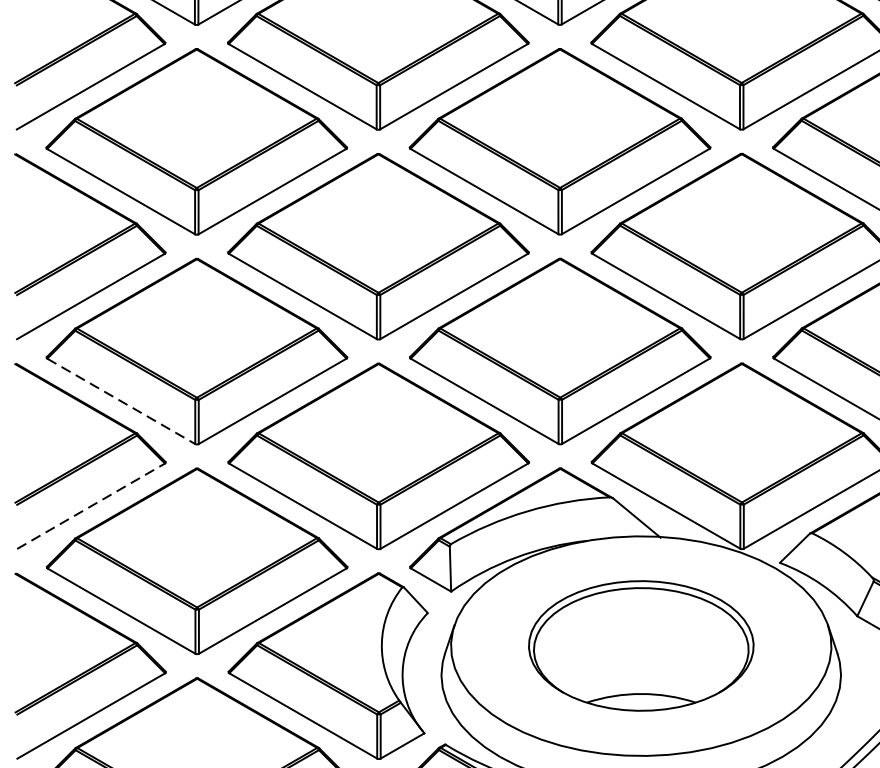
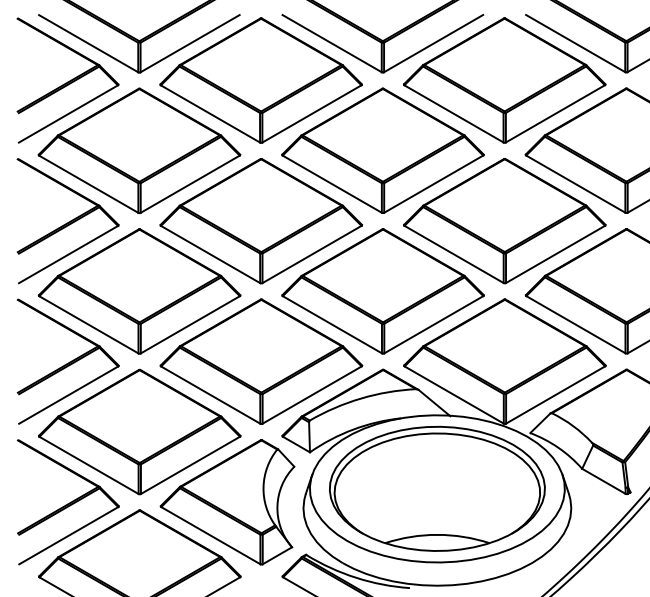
line: (122, 402) -> (89, 325), dashed -> solid
line: (92, 505) -> (69, 394), dashed -> solid
part: (641, 645) -> (437, 488), size x1.43

